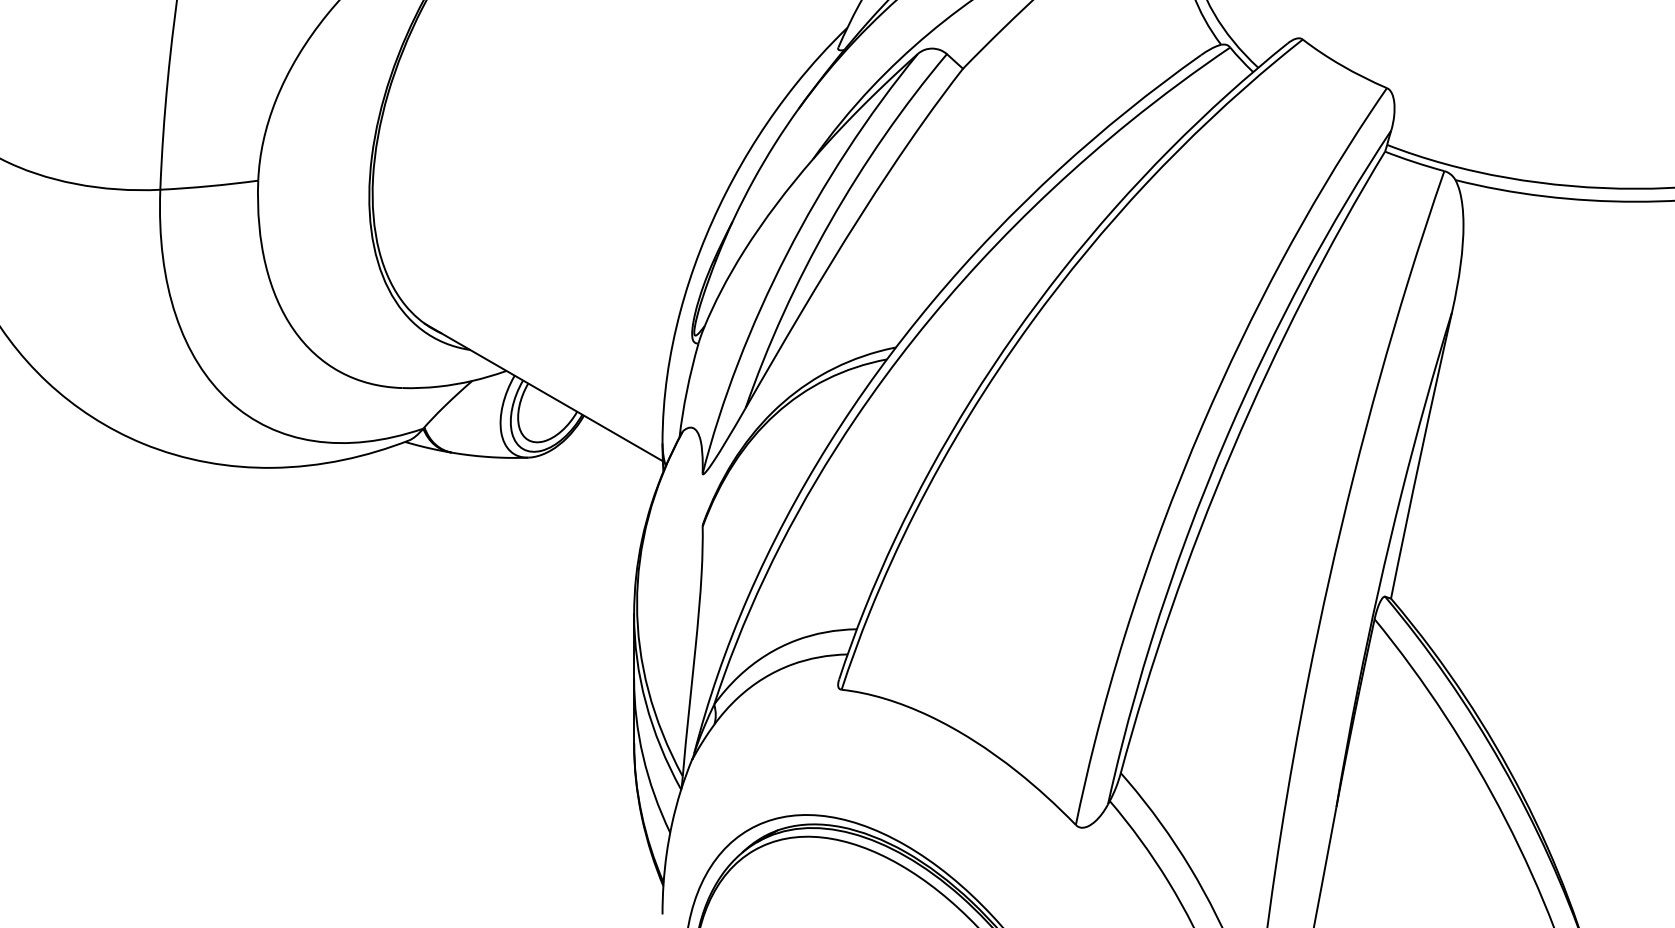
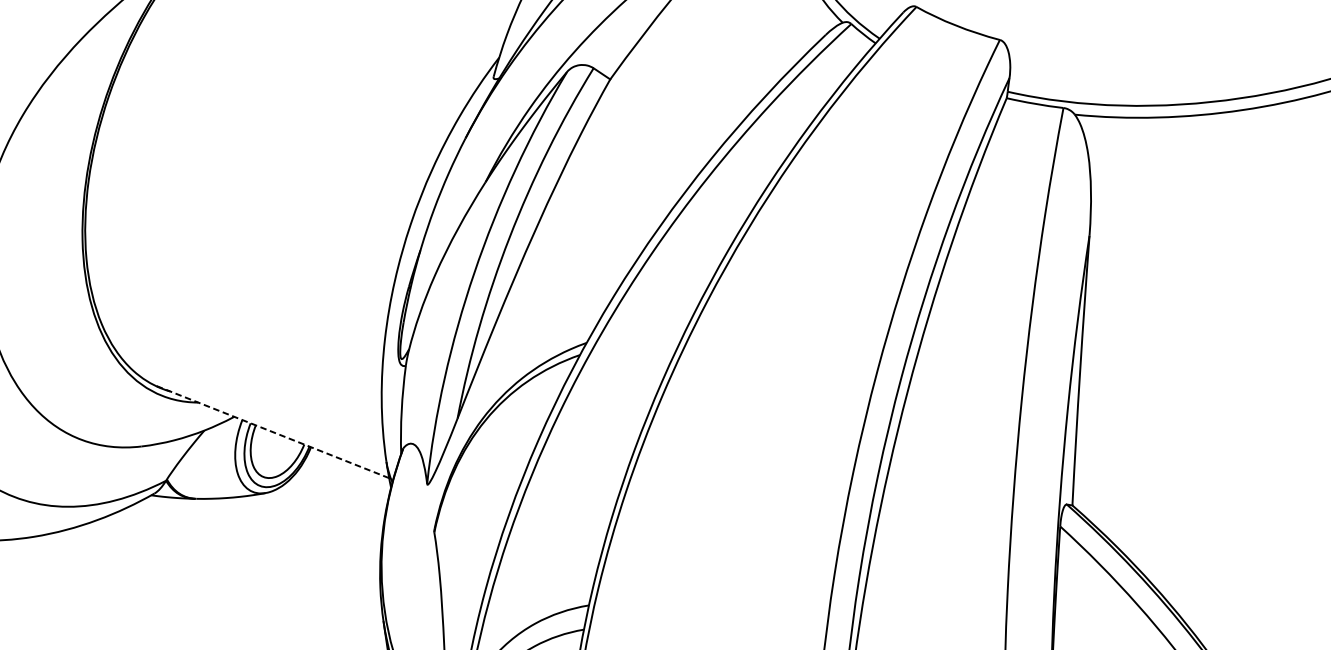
line: (543, 392) -> (270, 431), solid -> dashed

